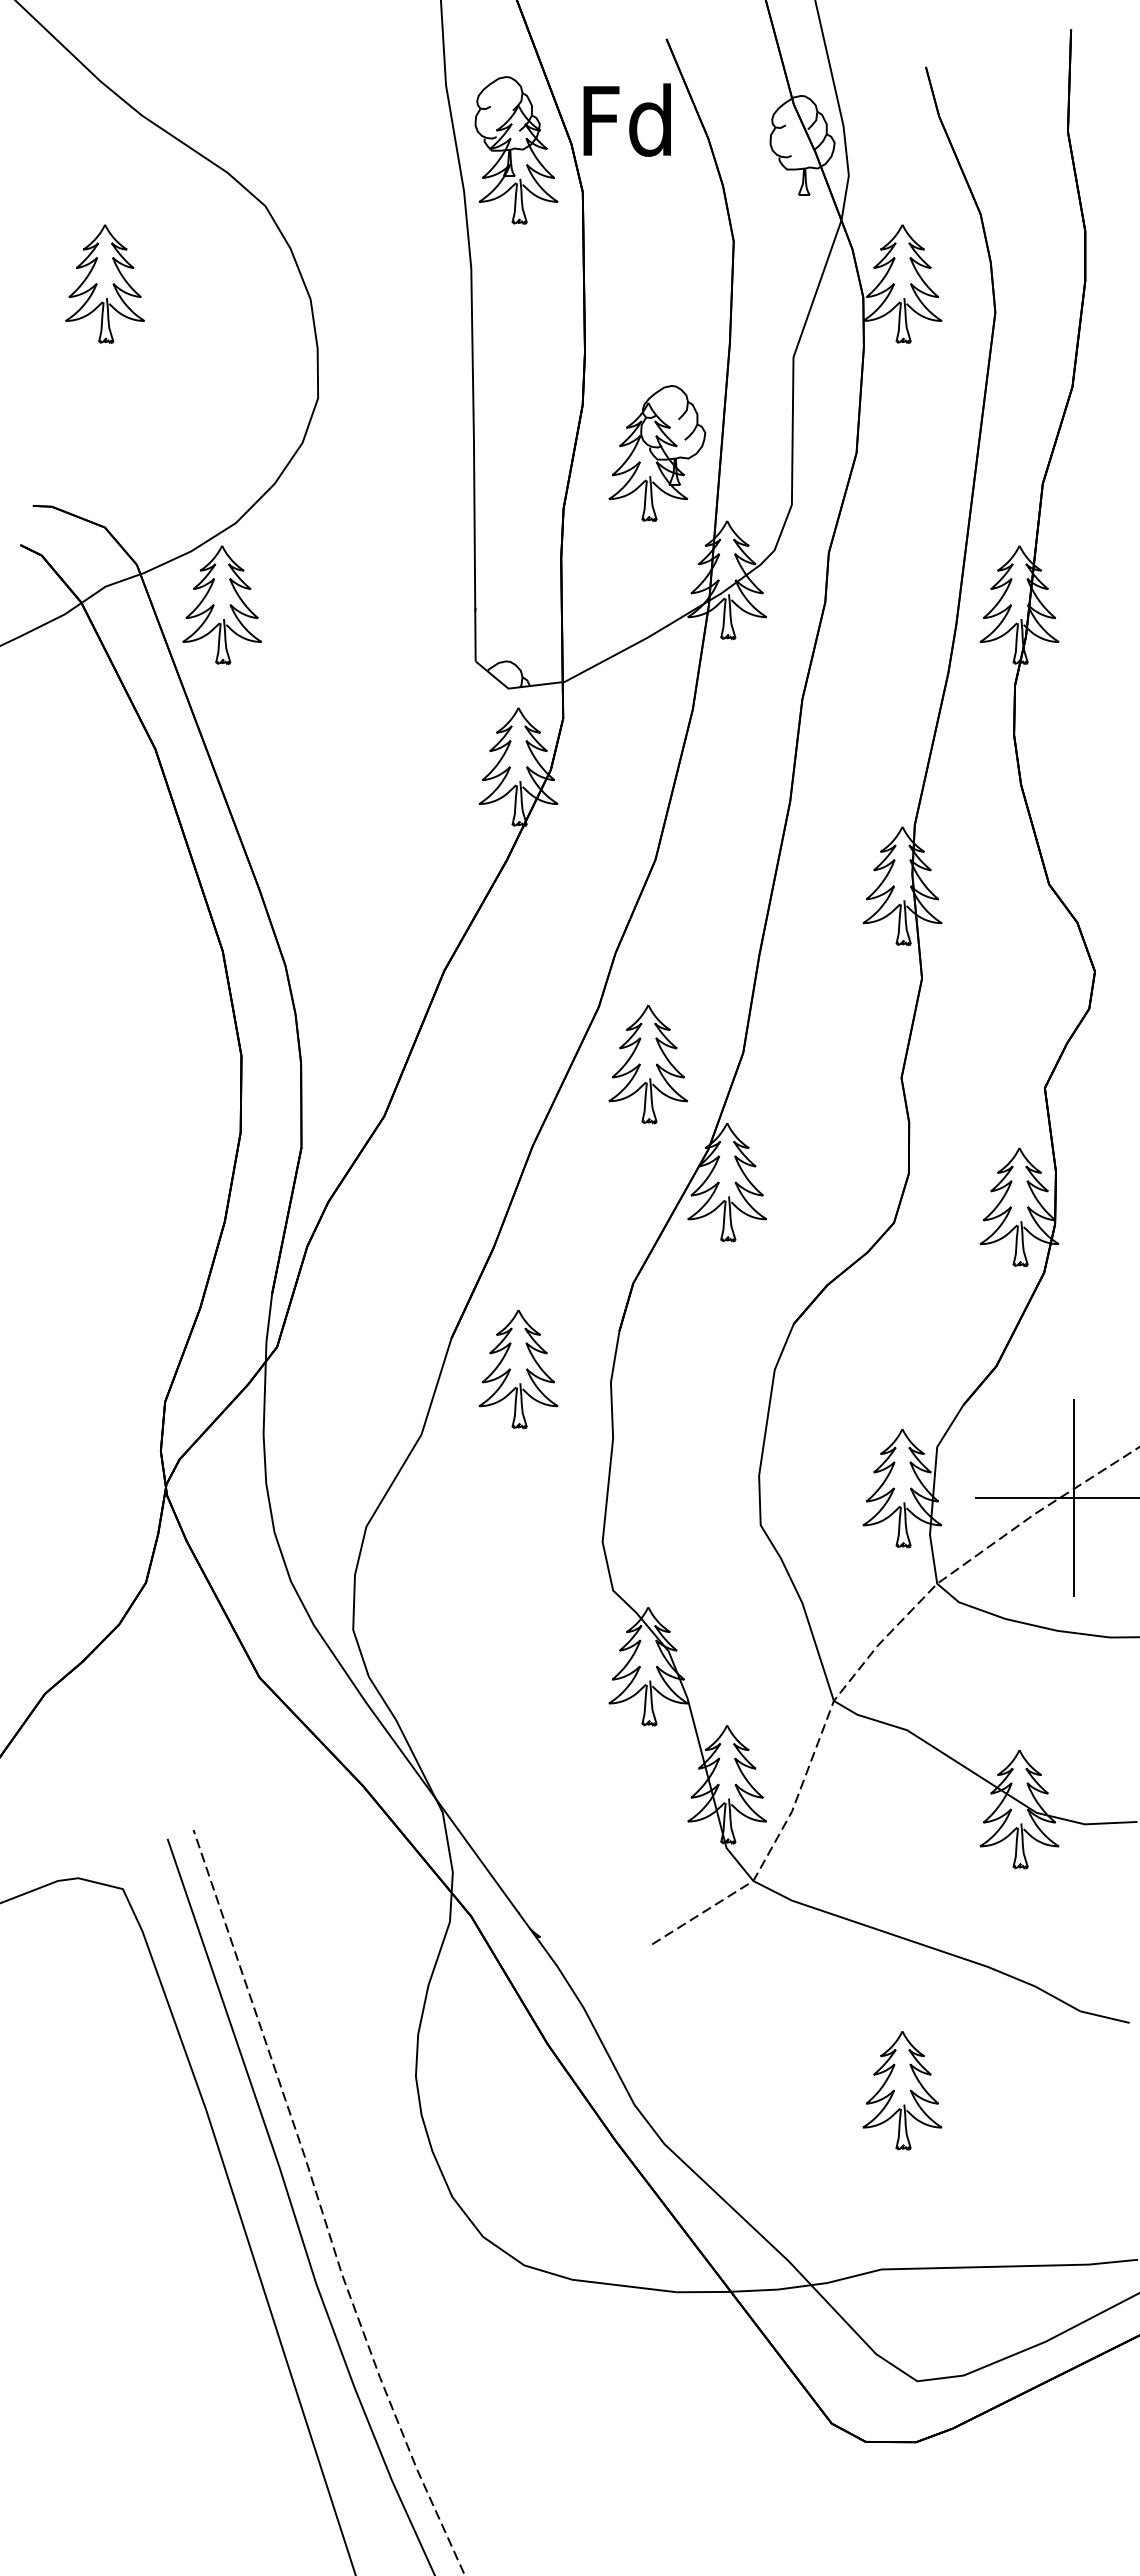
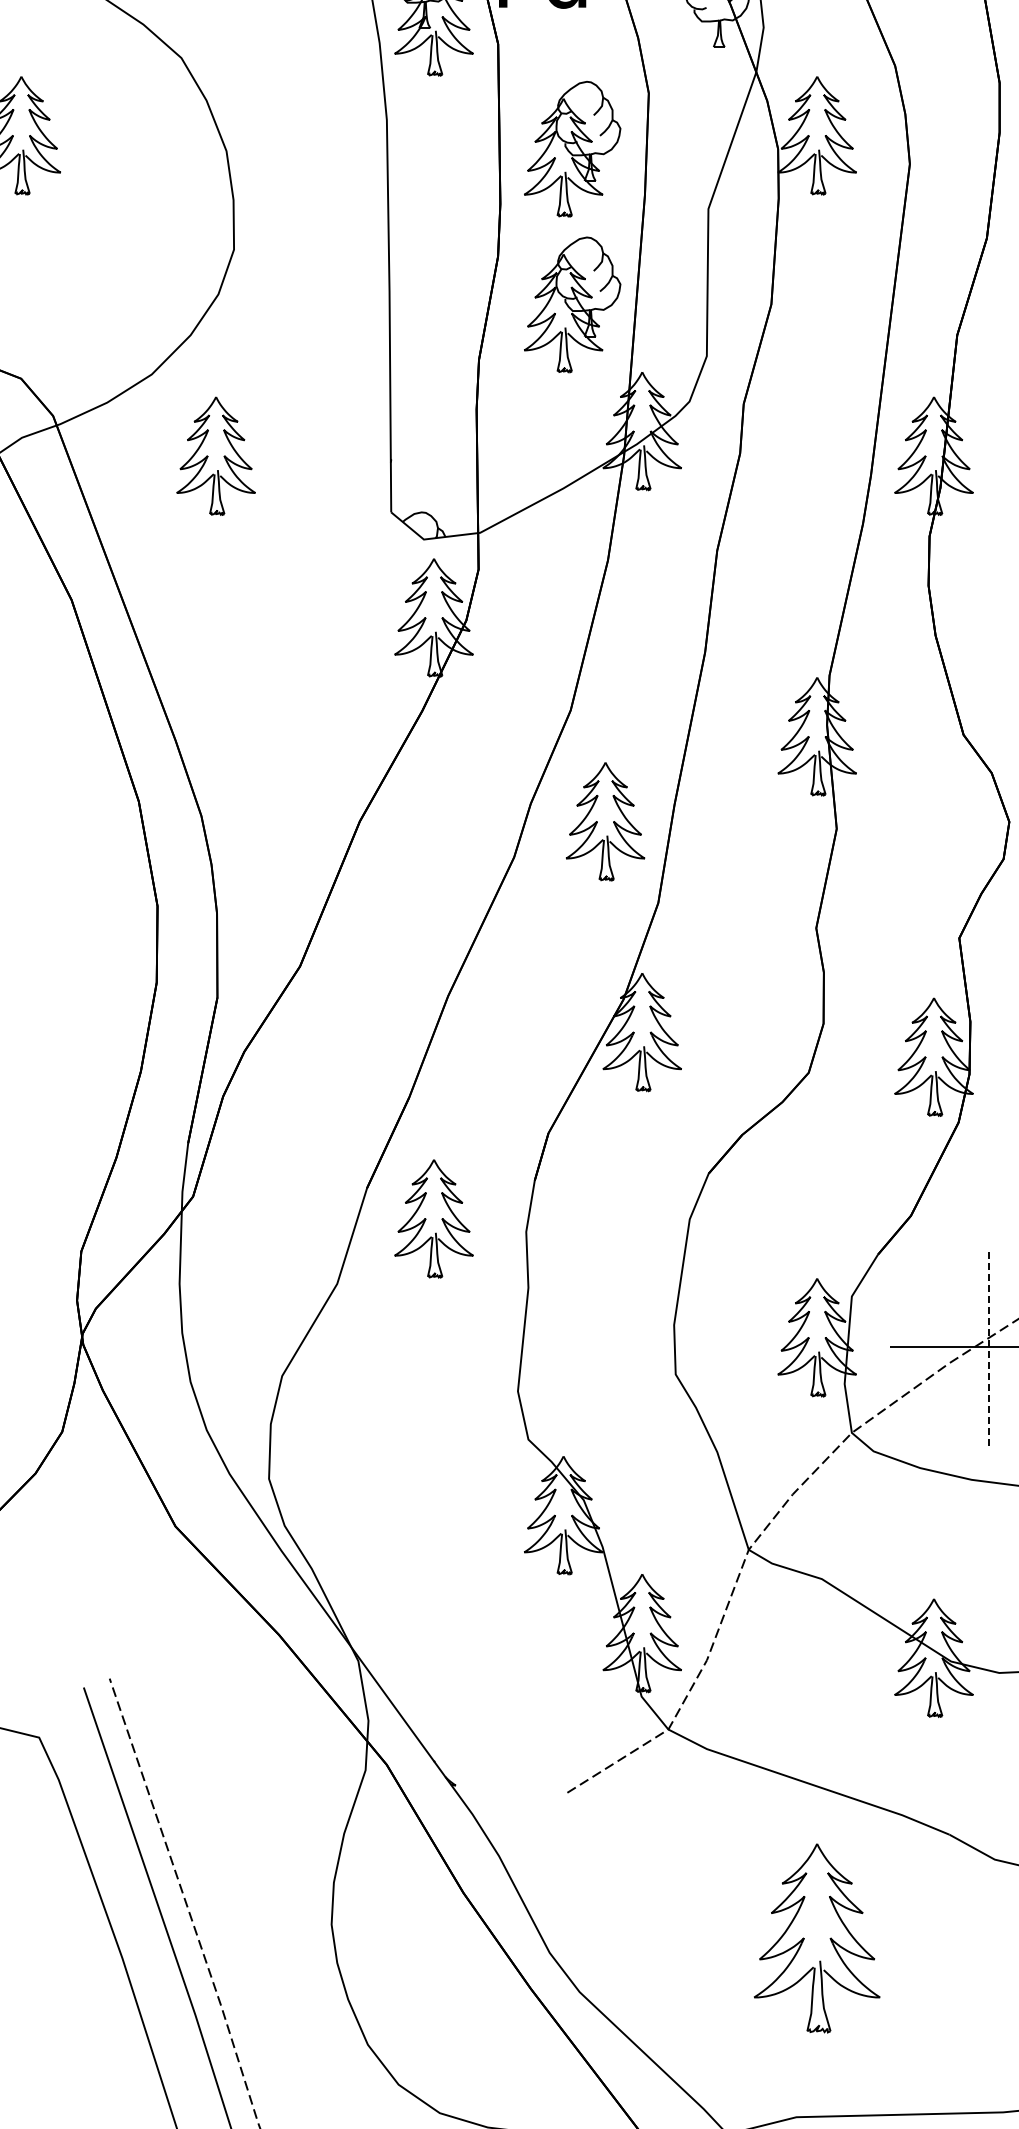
part: (657, 297) -> (572, 149), added
part: (221, 604) -> (215, 455), moved
part: (648, 1064) -> (605, 821), moved
line: (1074, 1497) -> (988, 1346), solid -> dashed
part: (902, 2090) -> (817, 1938), size x1.6

